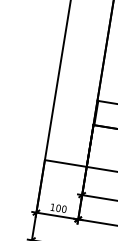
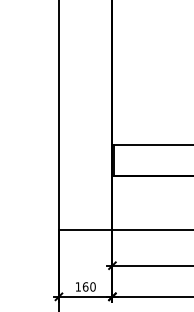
text: (58, 207) -> (85, 286), 100 -> 160

